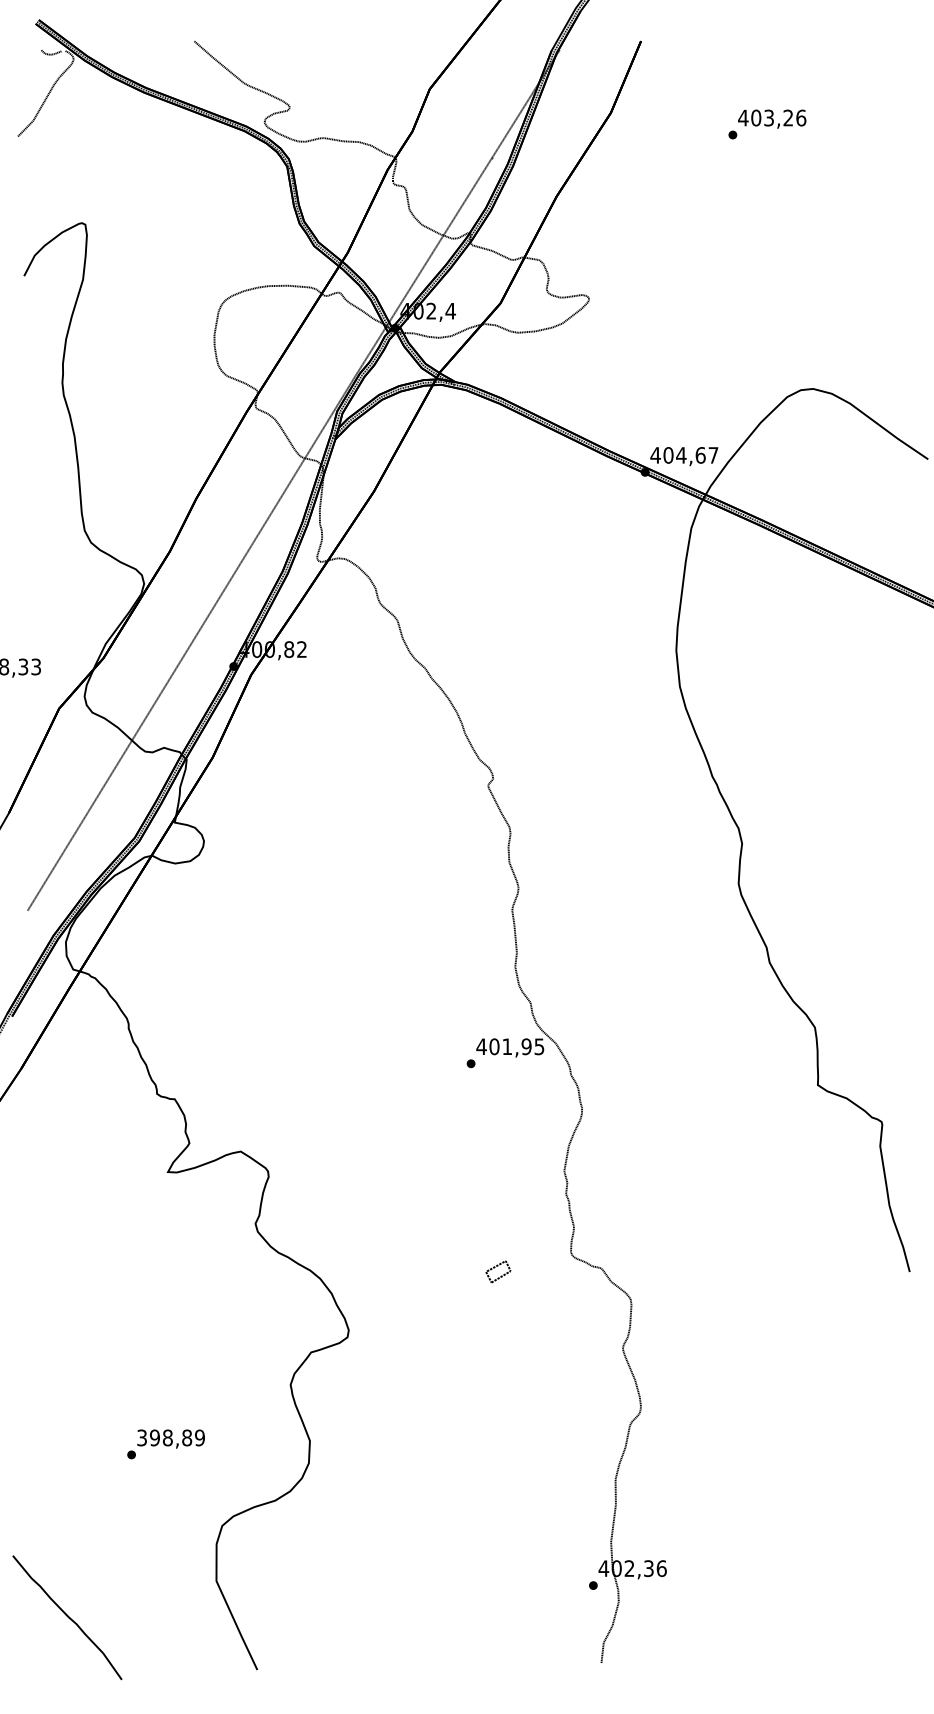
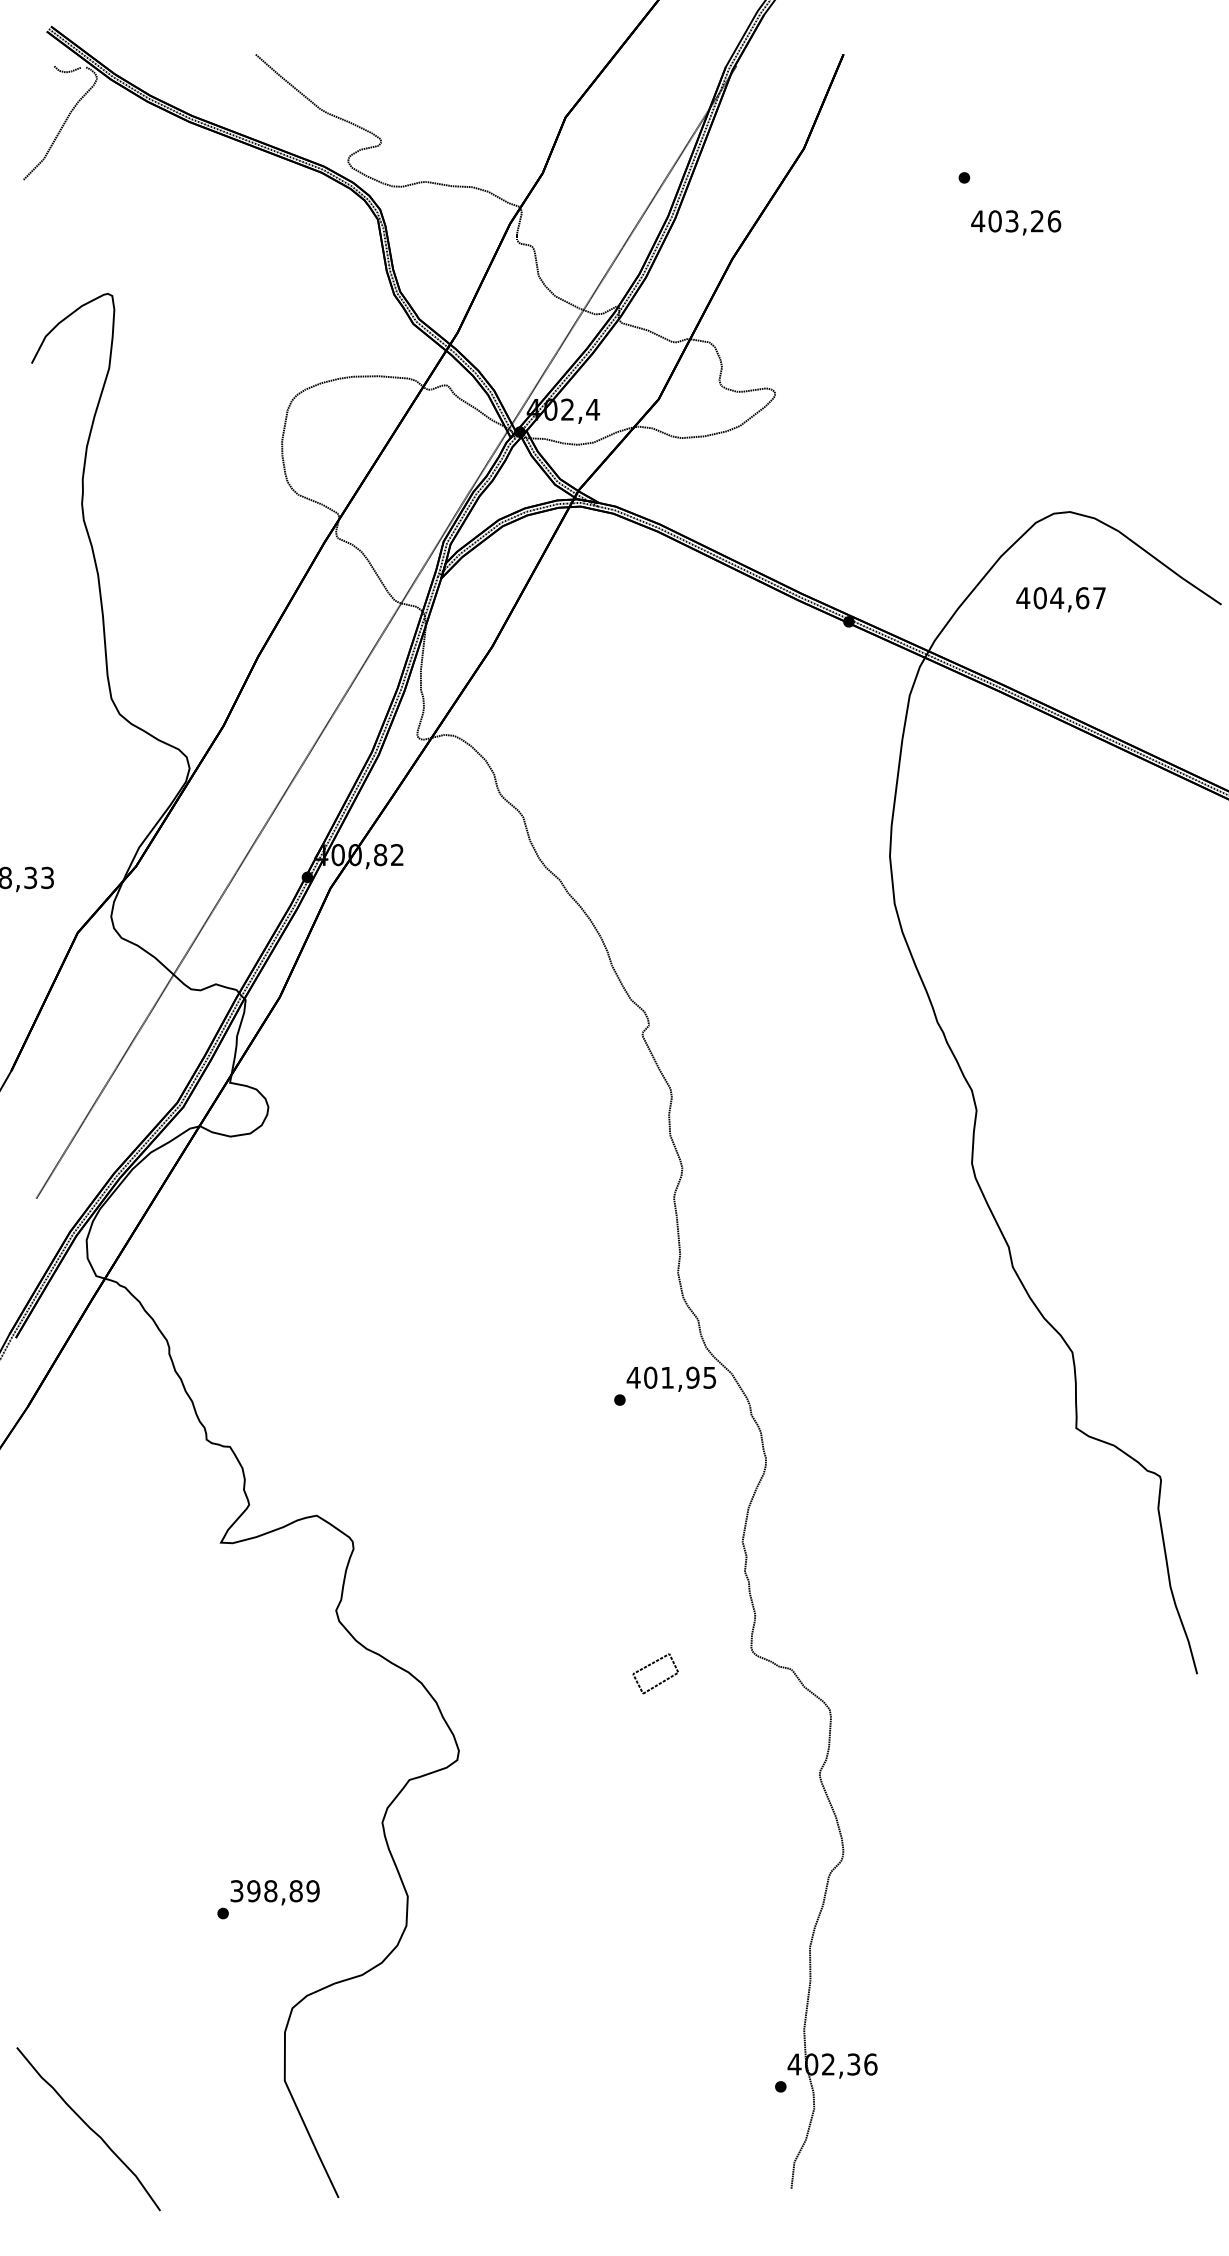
text: (772, 118) -> (1016, 221), moved
text: (684, 456) -> (1061, 599), moved
part: (498, 1271) -> (655, 1673), size x1.4
text: (165, 1444) -> (267, 1899), moved

